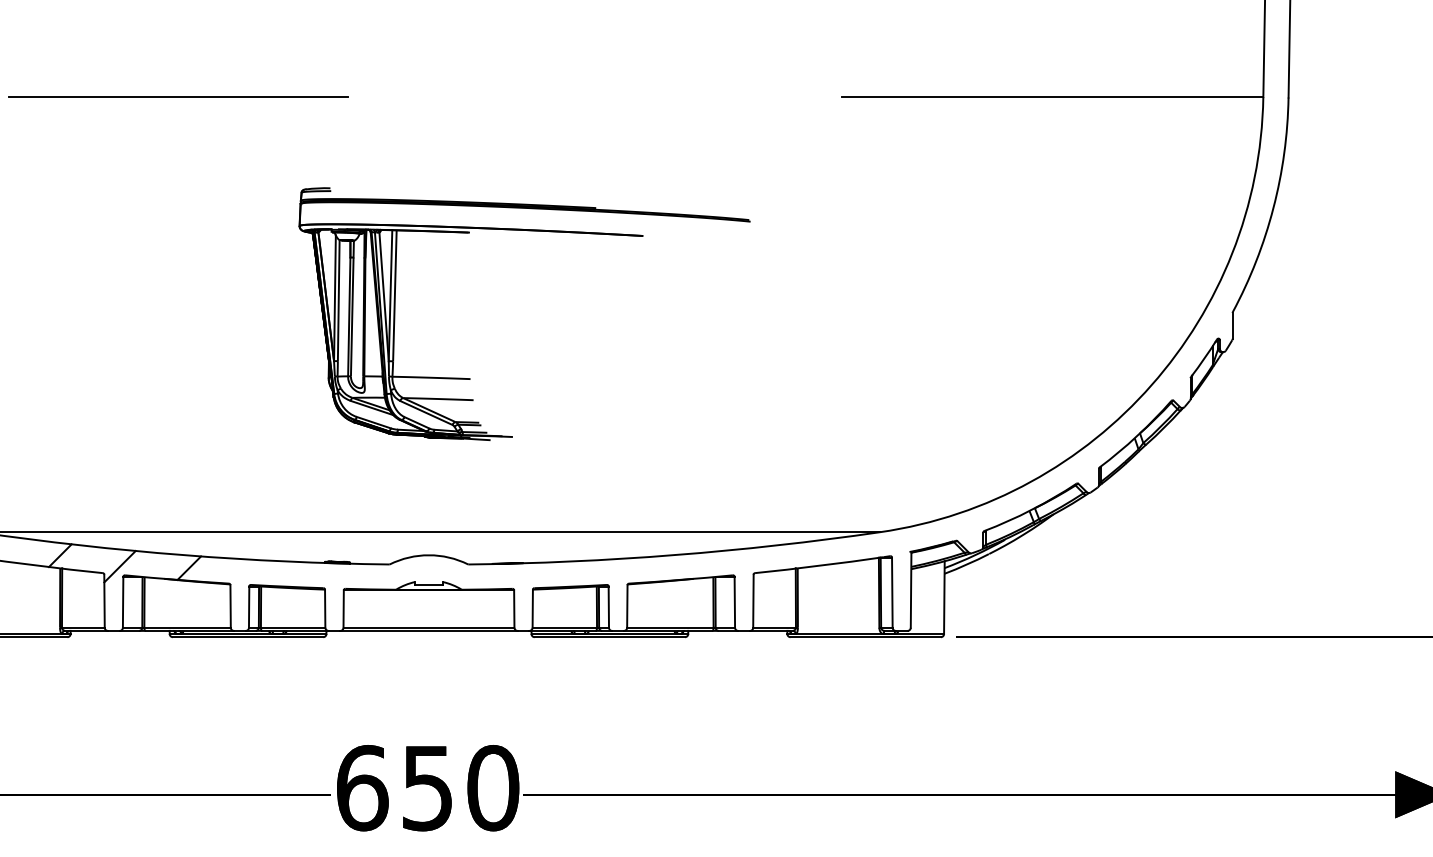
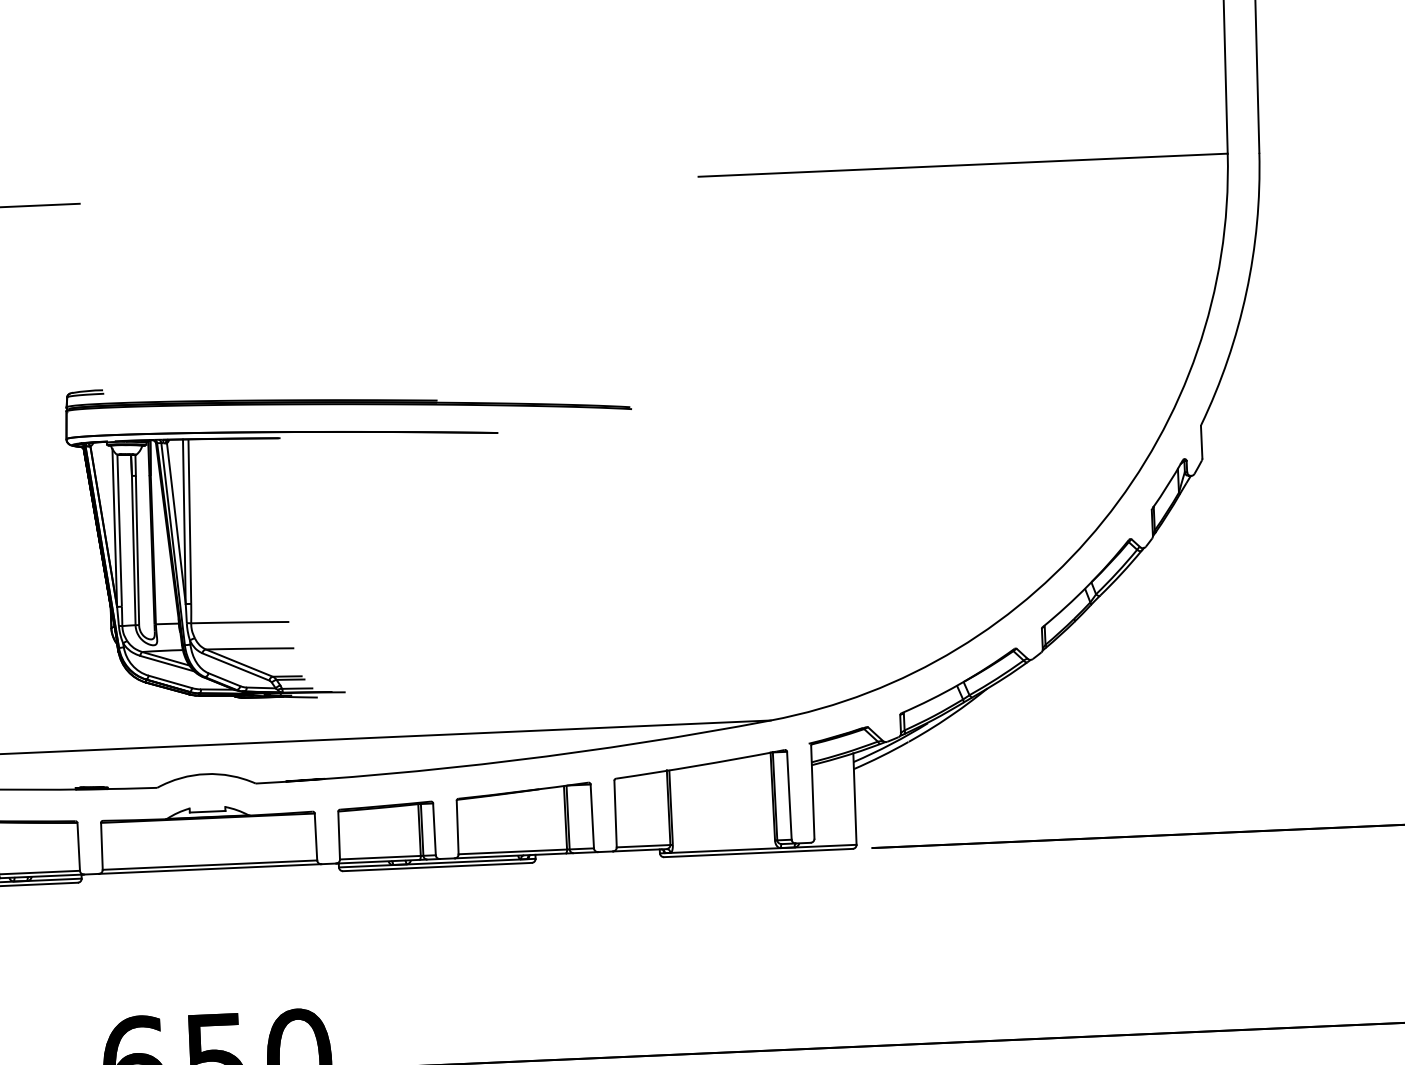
part: (527, 231) -> (352, 433), moved

